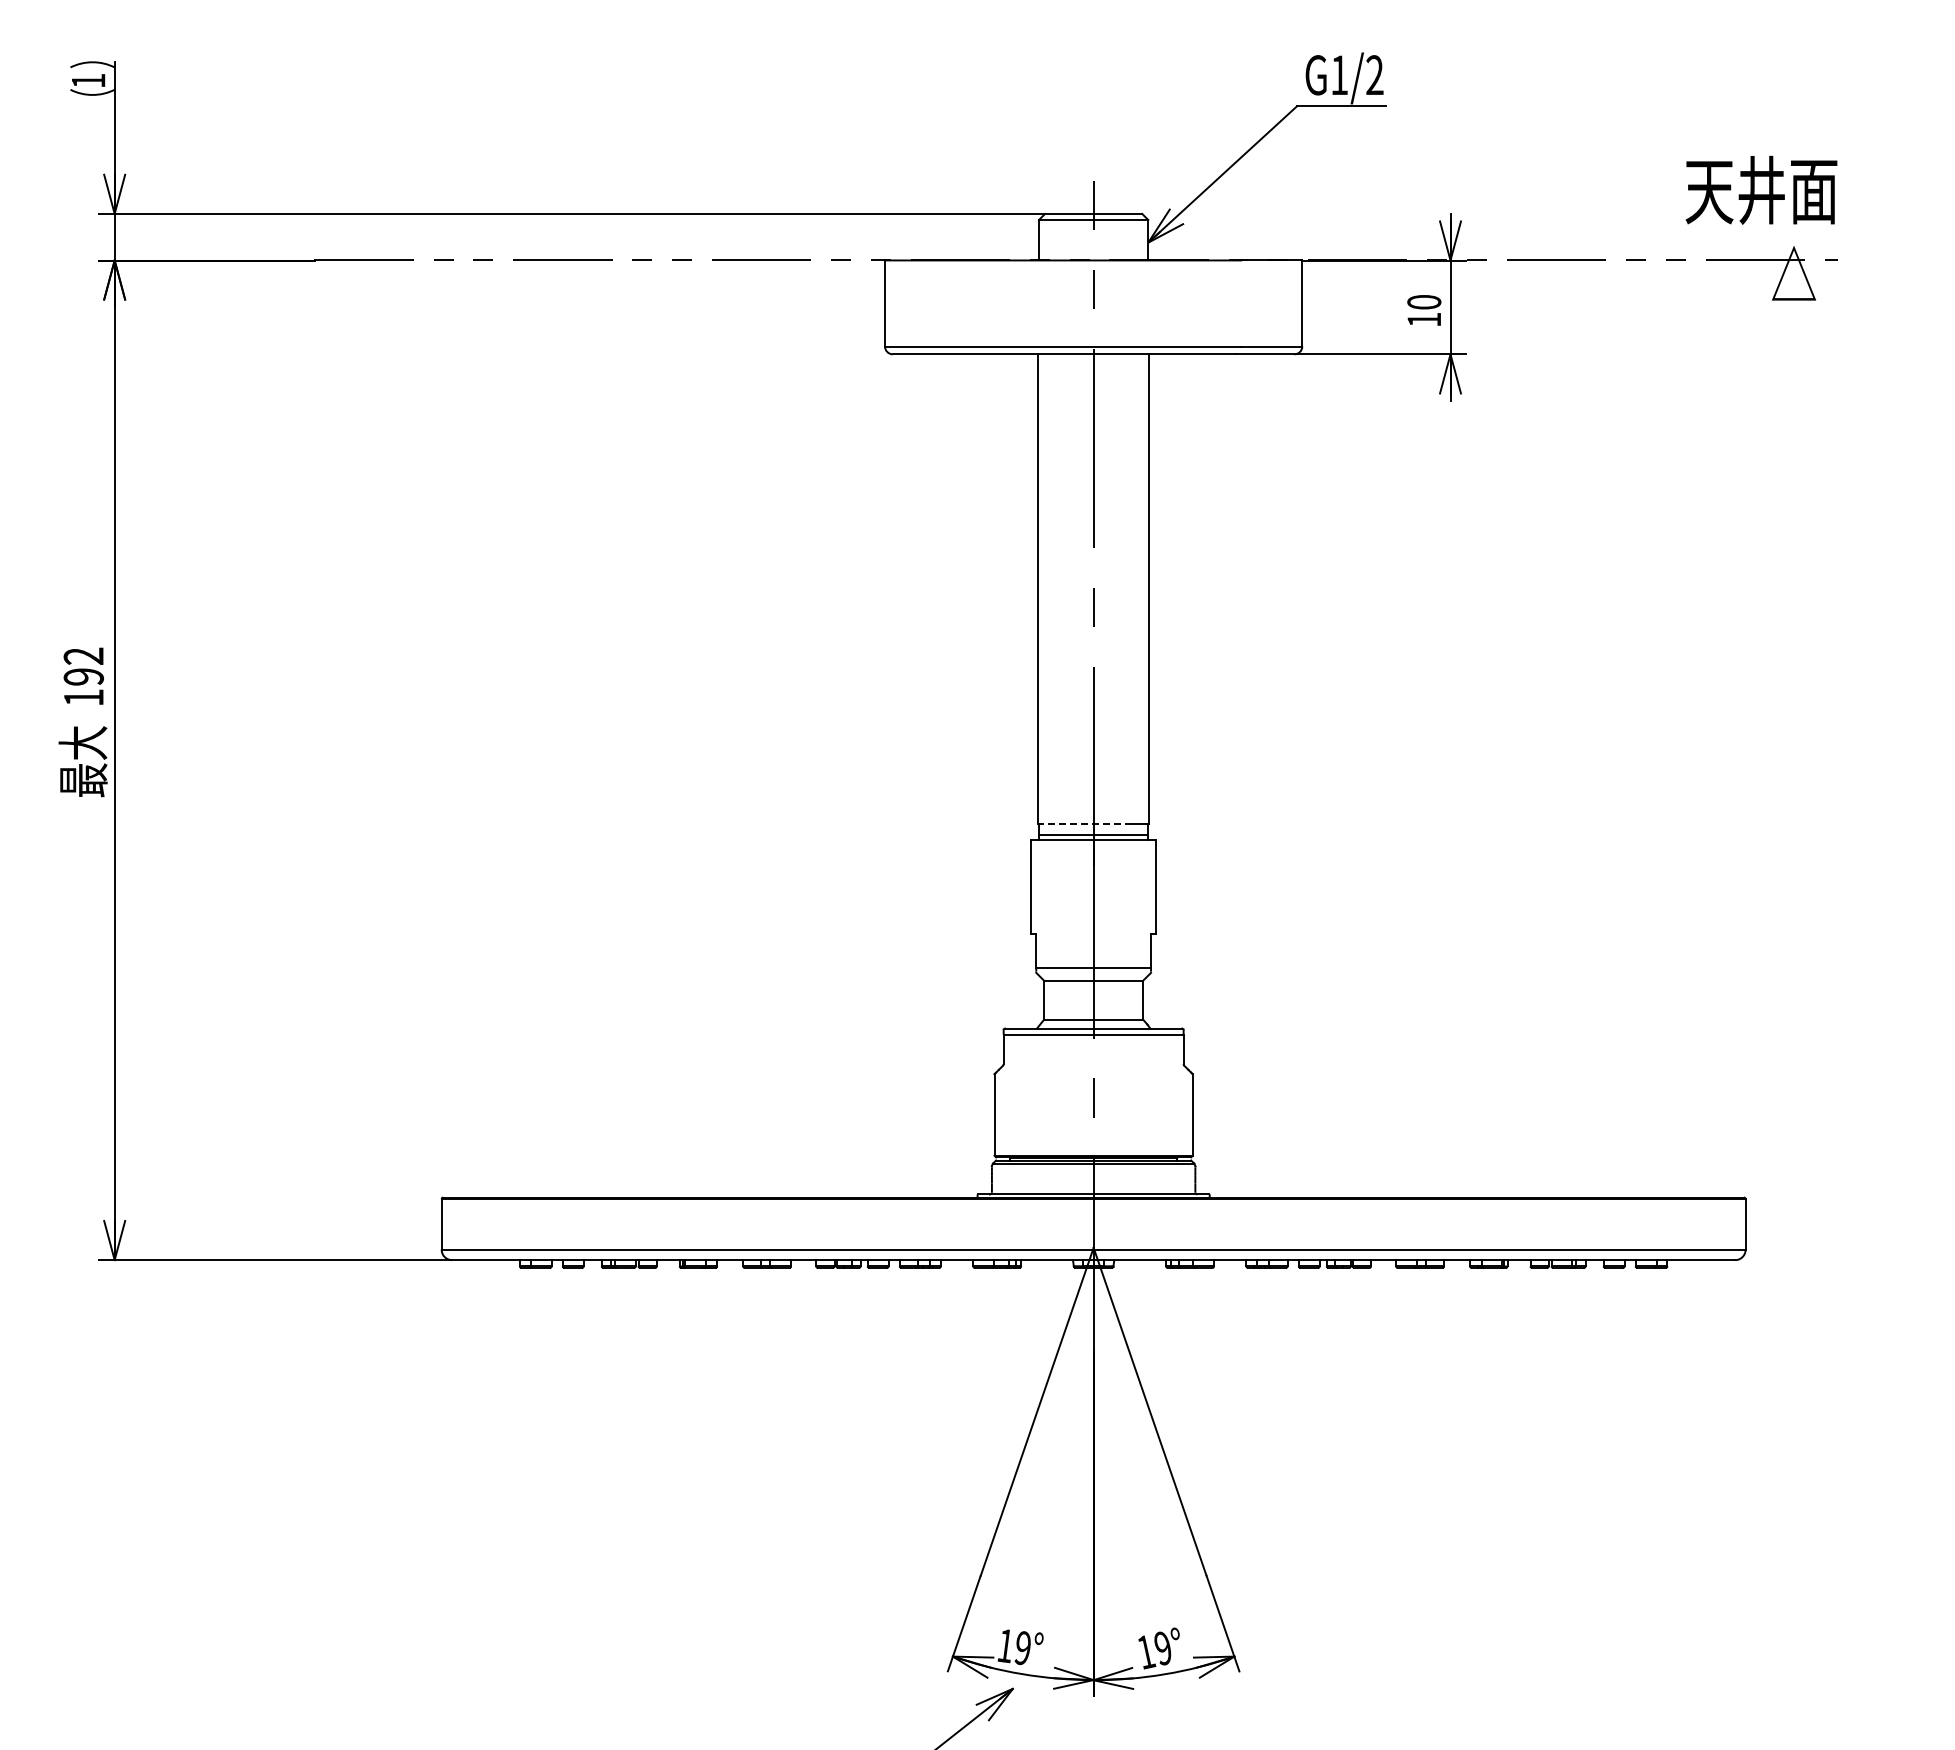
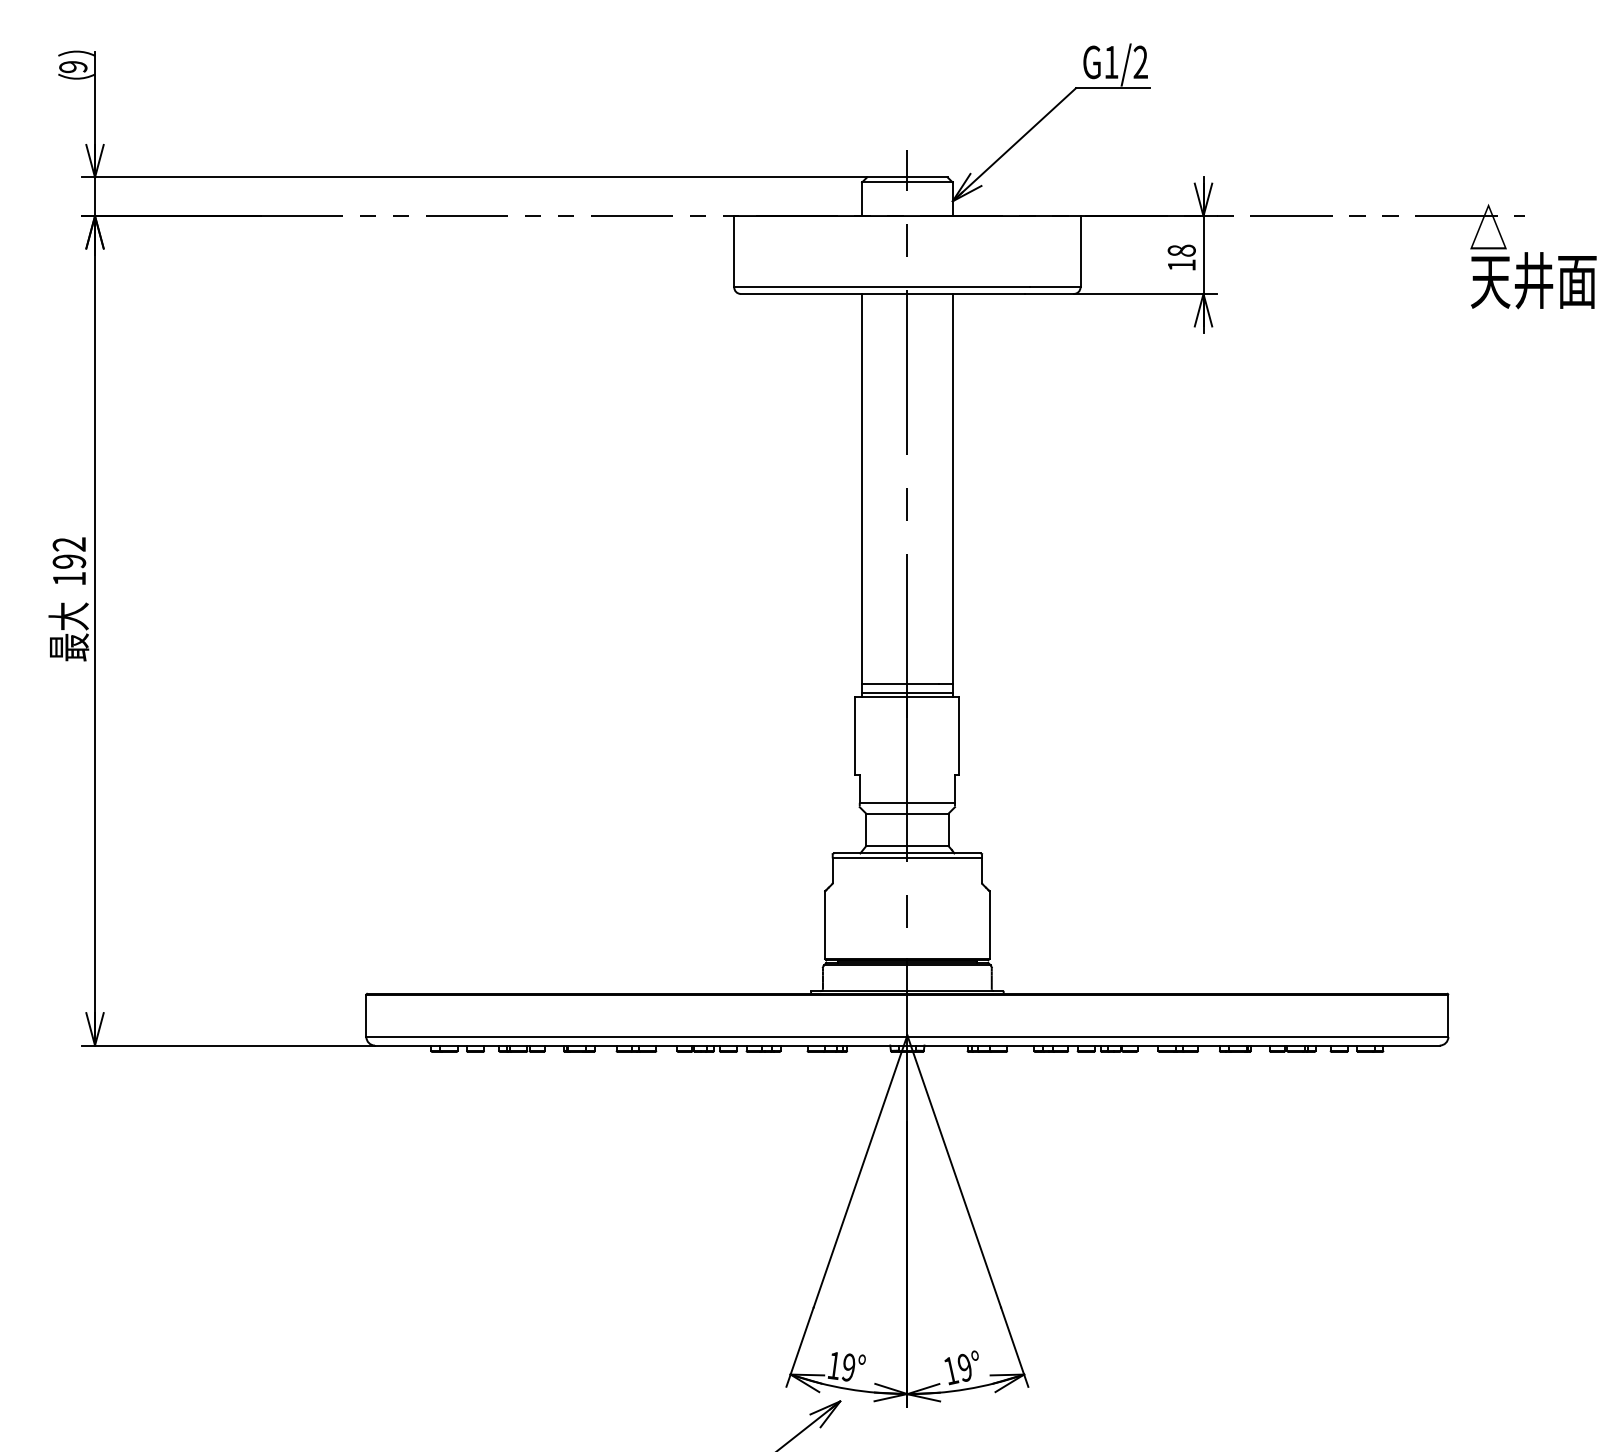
text: (88, 80) -> (73, 66), 1 -> 9
text: (1761, 189) -> (1533, 279), moved
text: (1424, 302) -> (1181, 250), 10 -> 18
line: (1085, 824) -> (900, 684), dashed -> solid

